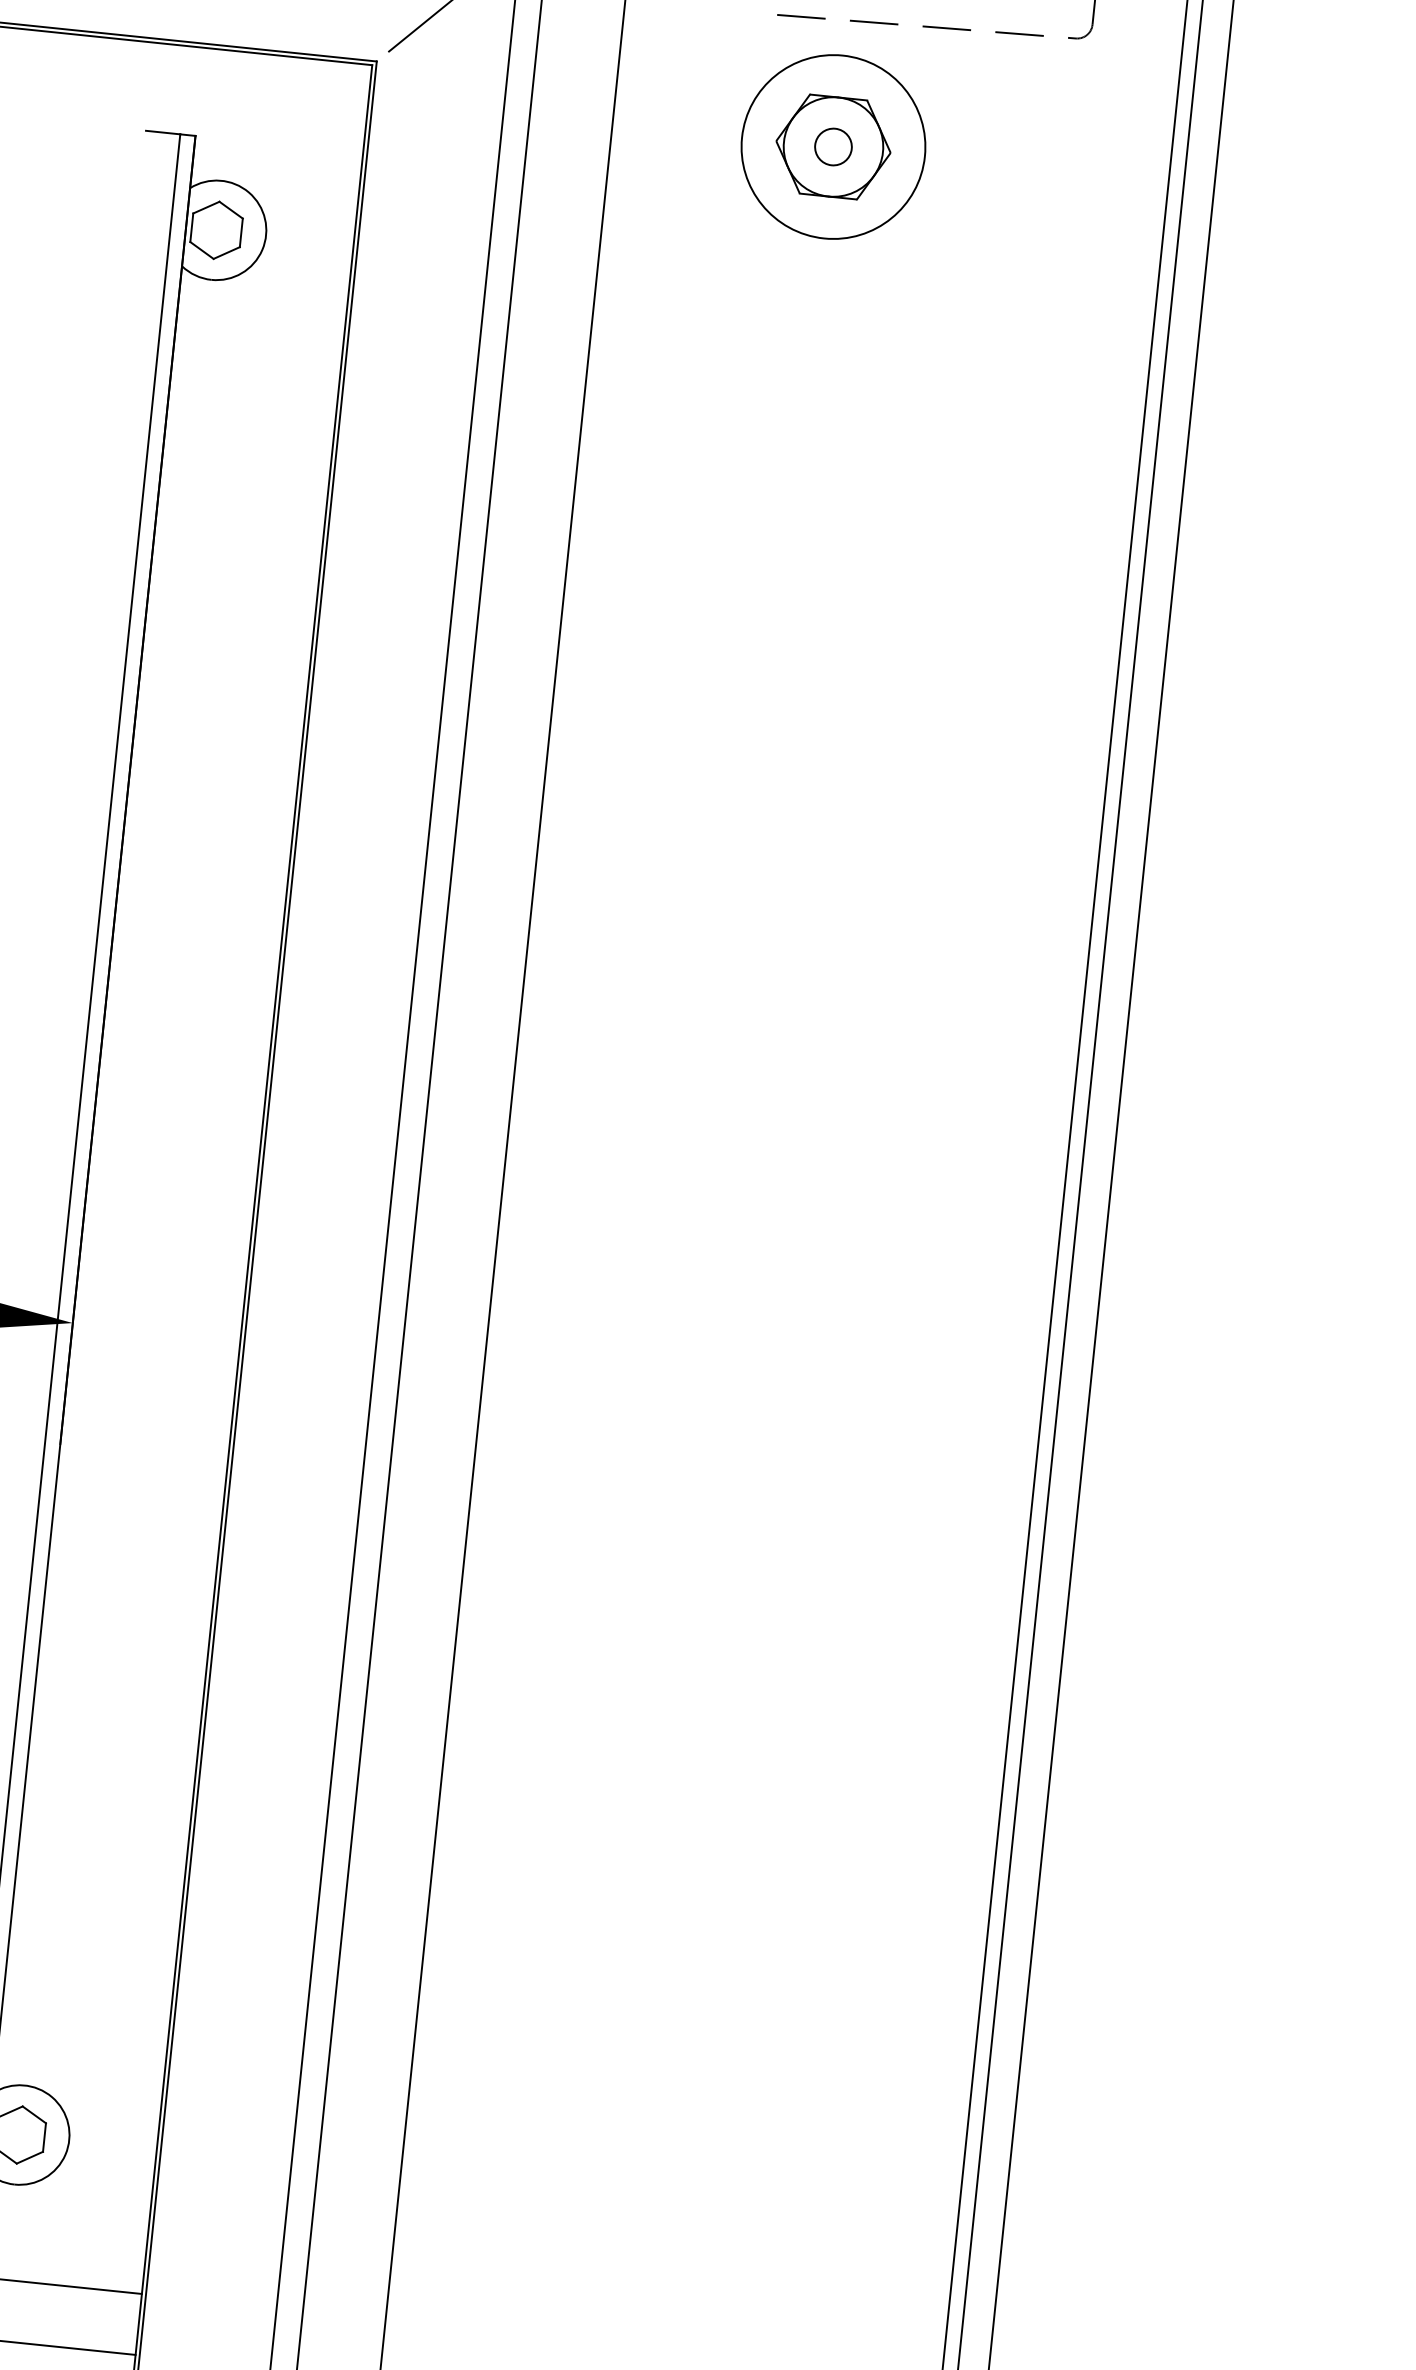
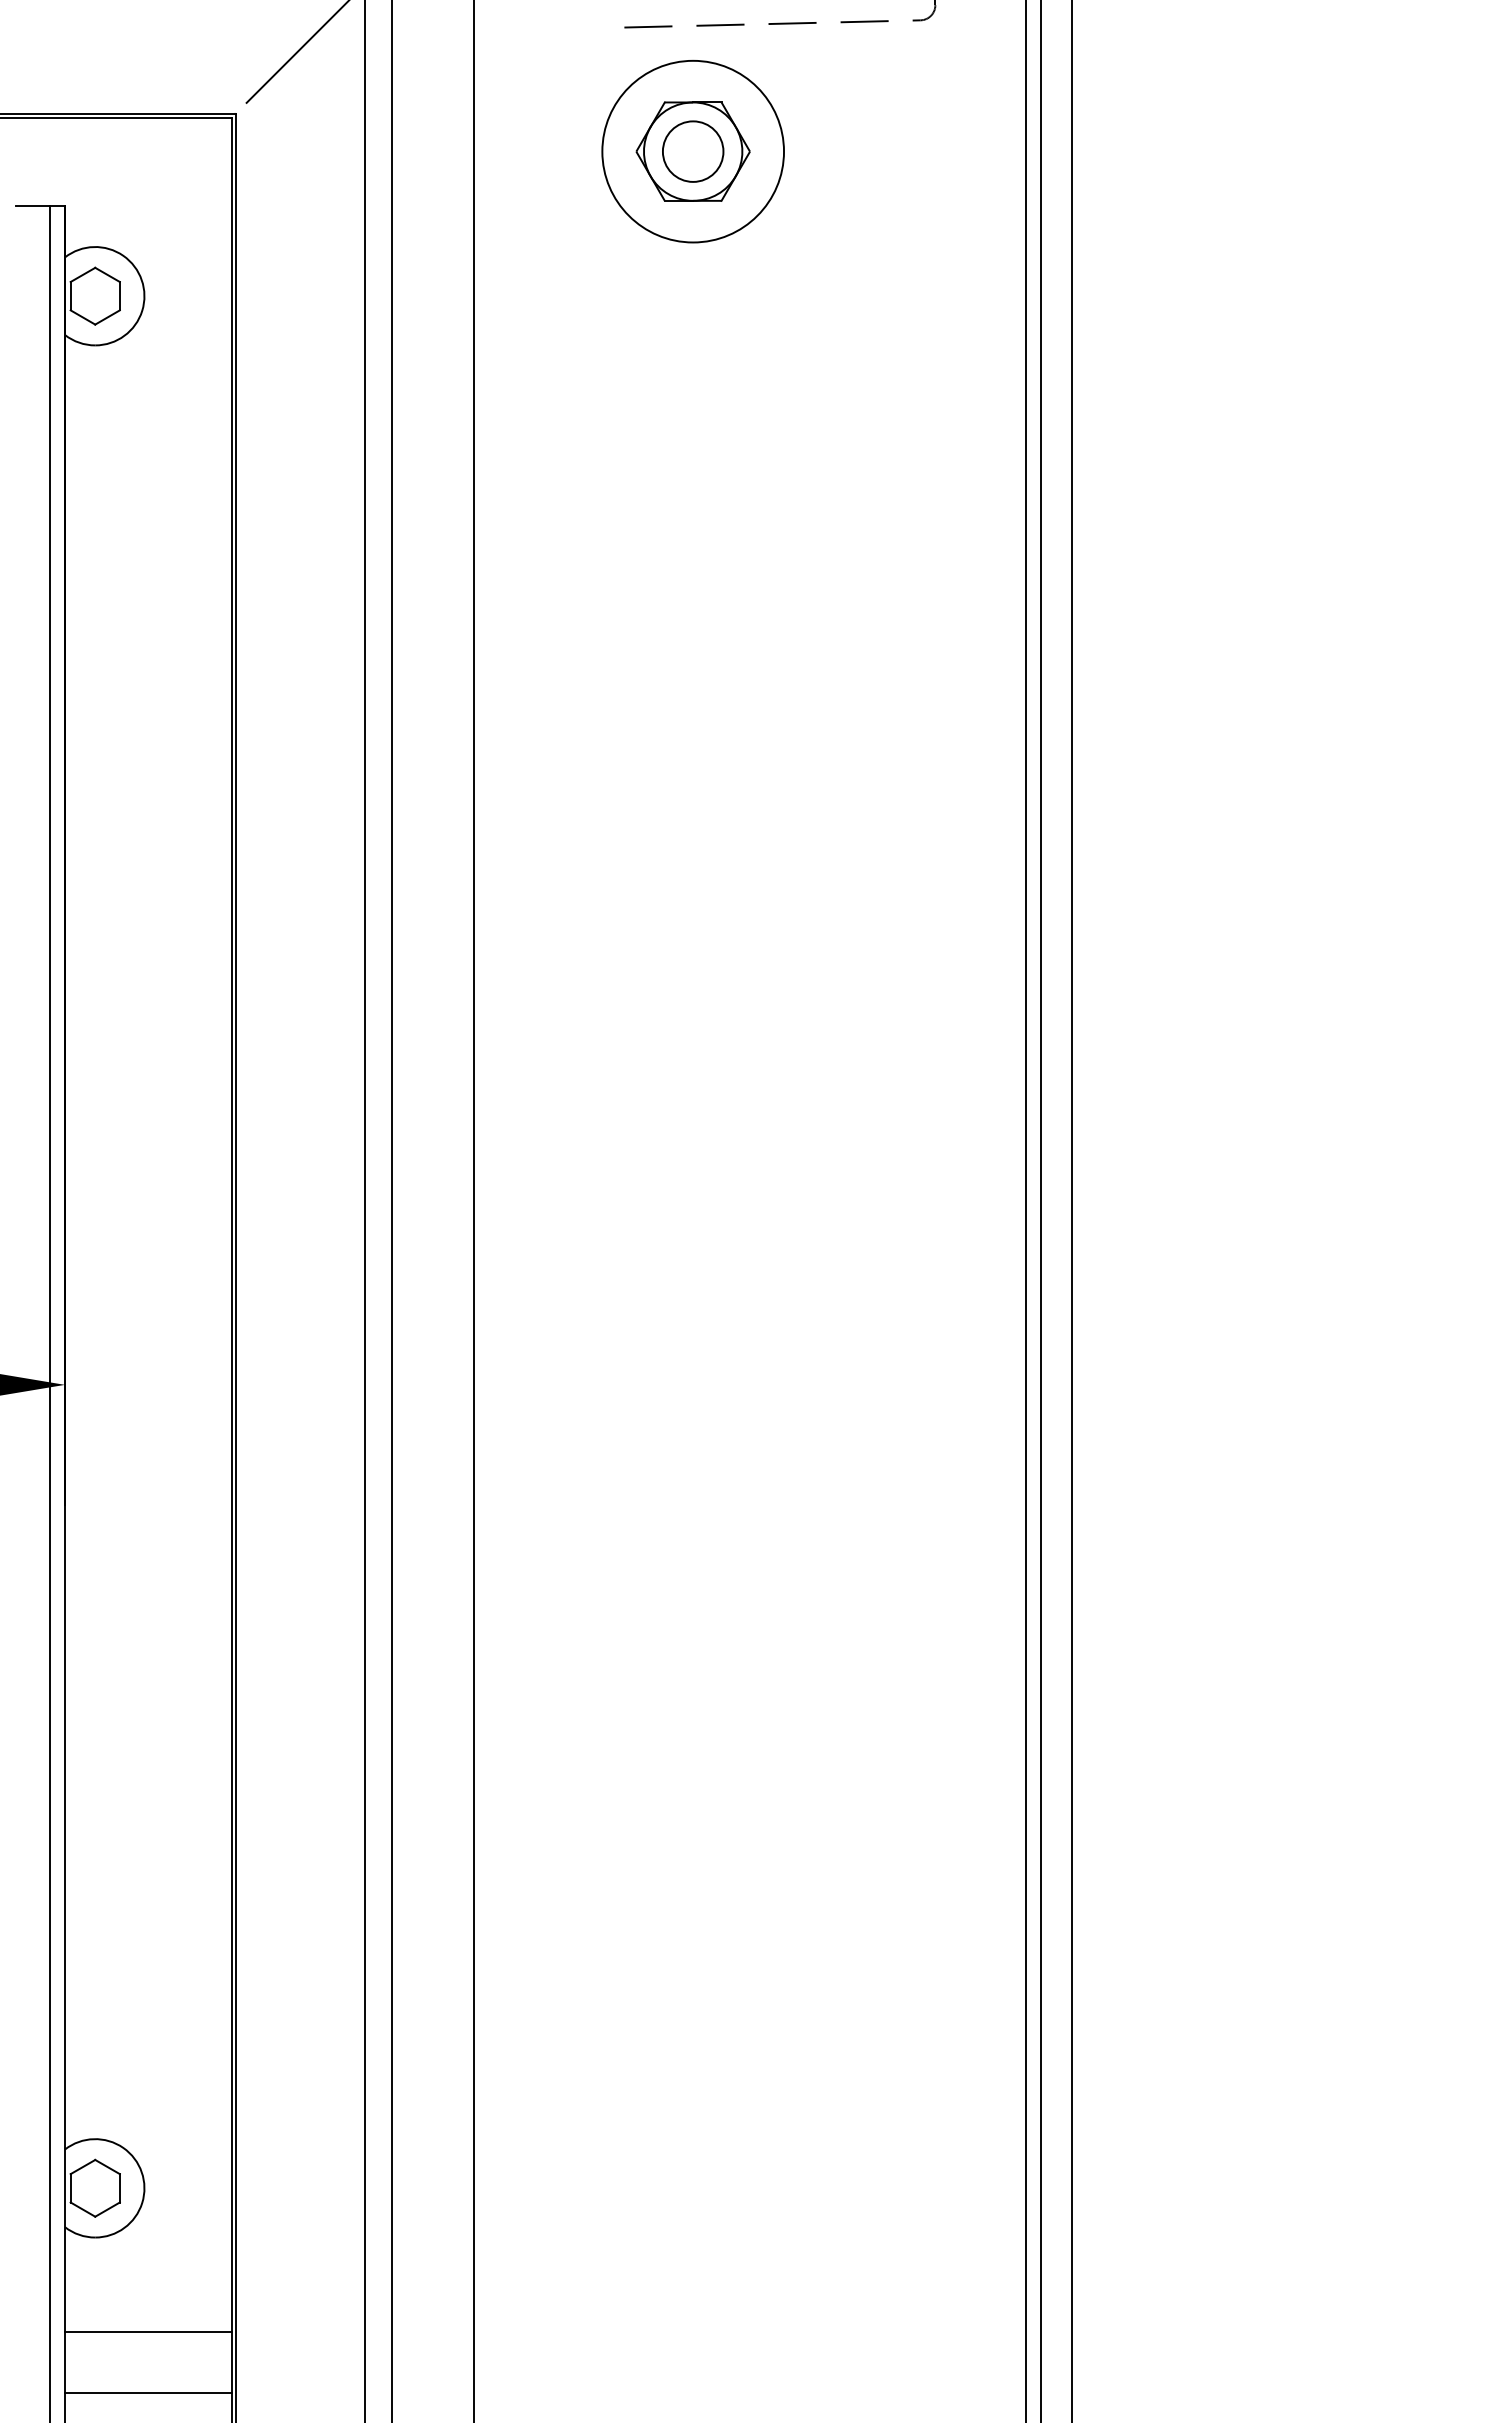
circle: (832, 146) -> (692, 151), size x1.67

